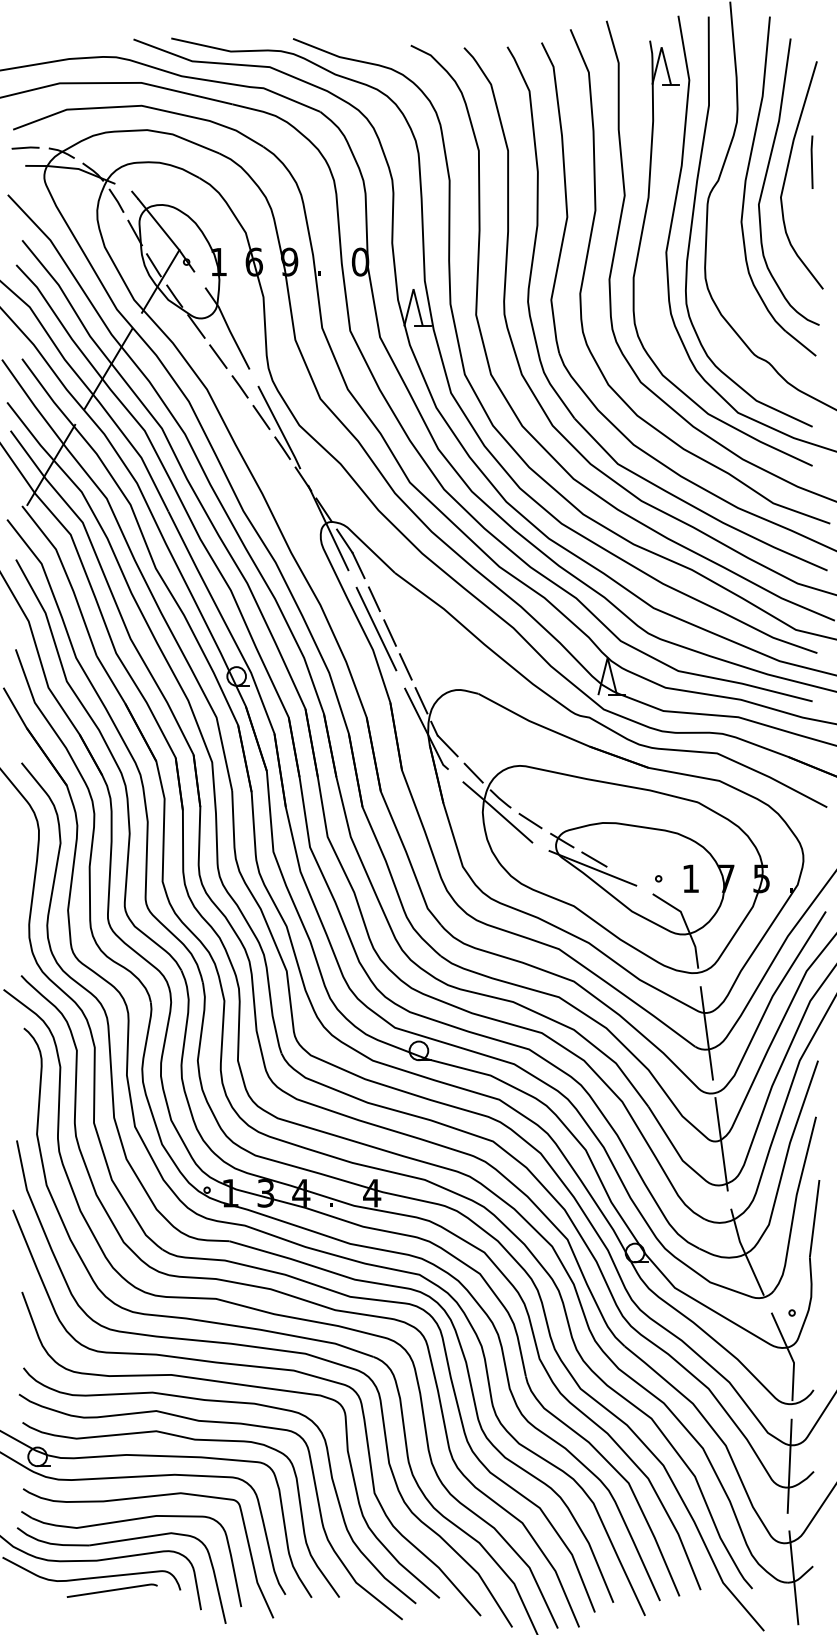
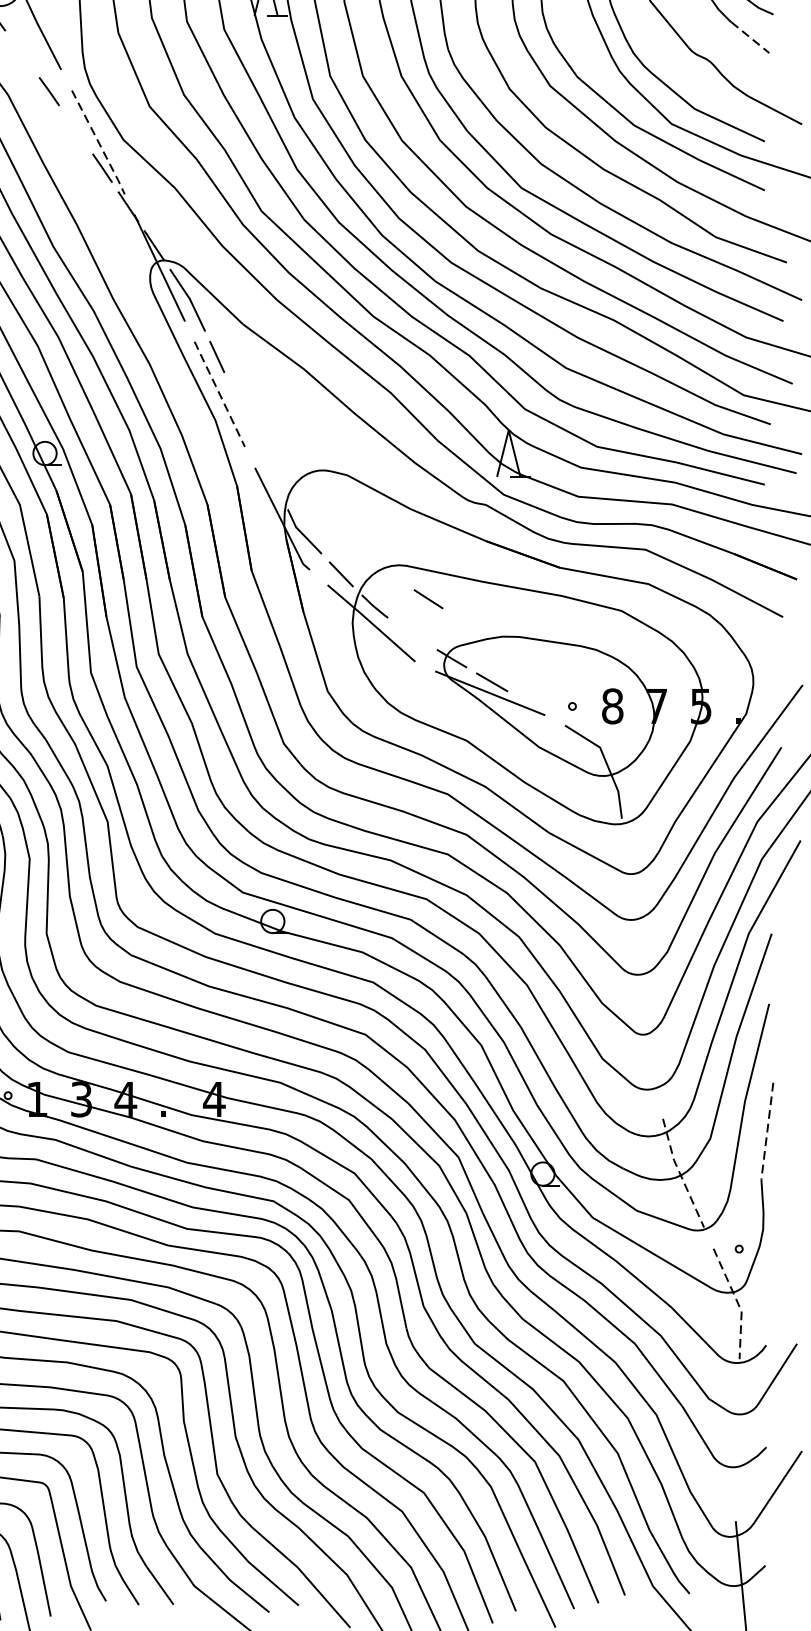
line: (801, 343) -> (750, 37), solid -> dashed
line: (218, 356) -> (22, 53), removed
line: (261, 417) -> (76, 129), removed
line: (280, 428) -> (99, 143), solid -> dashed
line: (376, 628) -> (219, 393), solid -> dashed
line: (389, 632) -> (236, 398), removed
line: (405, 666) -> (256, 441), removed
line: (421, 700) -> (276, 483), removed
line: (530, 820) -> (428, 598), moved
text: (690, 878) -> (612, 706), 1 -> 8
line: (706, 1033) -> (632, 899), removed
line: (721, 1144) -> (650, 1038), removed
line: (814, 1218) -> (767, 1130), solid -> dashed
line: (744, 1252) -> (679, 1173), solid -> dashed
line: (791, 1356) -> (738, 1303), solid -> dashed
line: (789, 1465) -> (735, 1439), removed

